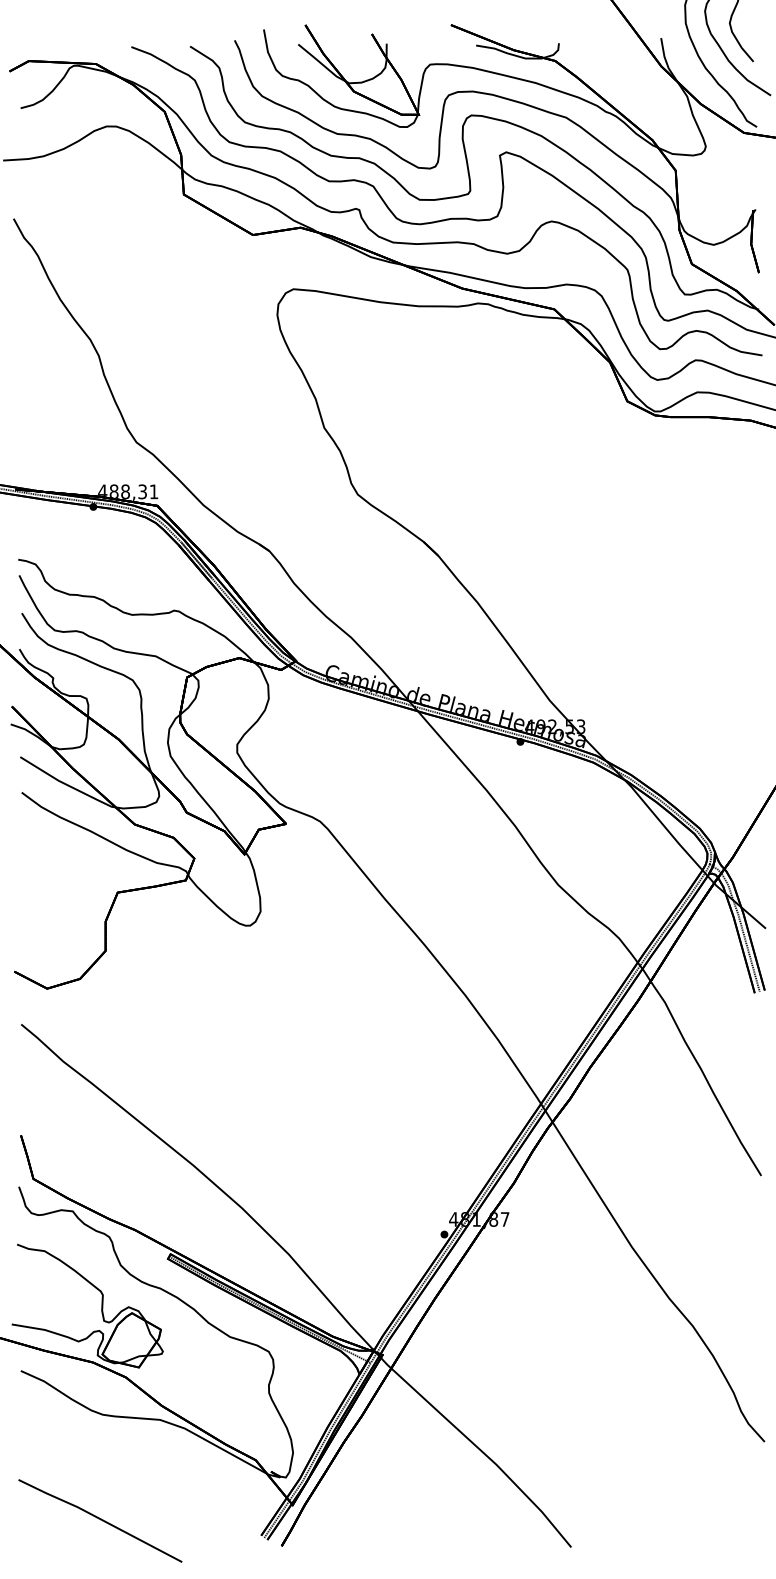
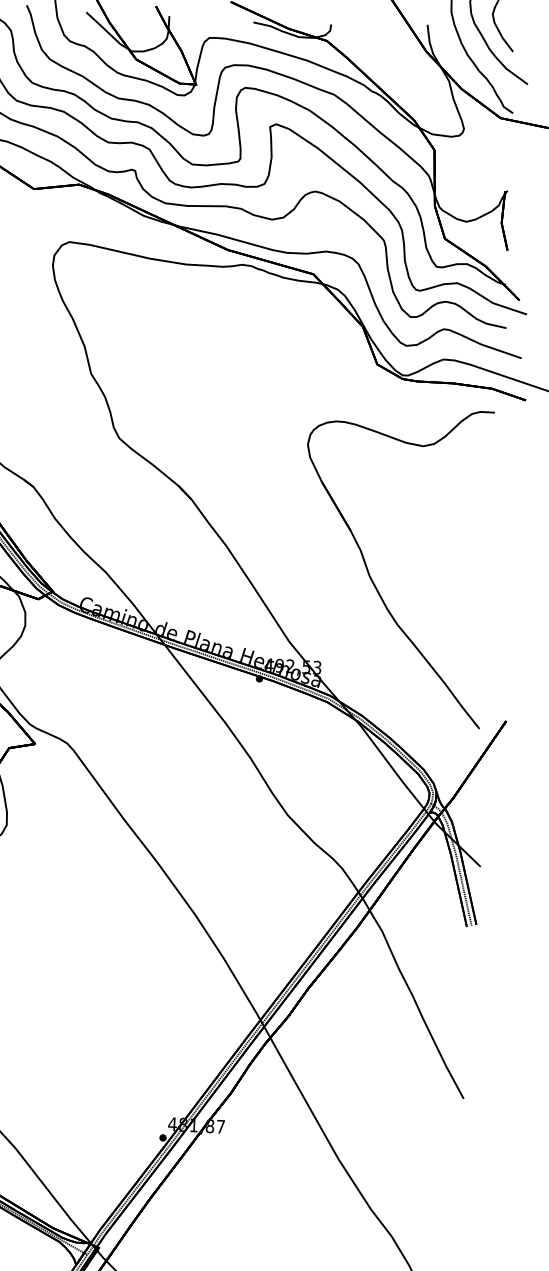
part: (633, 627) -> (371, 577), added

